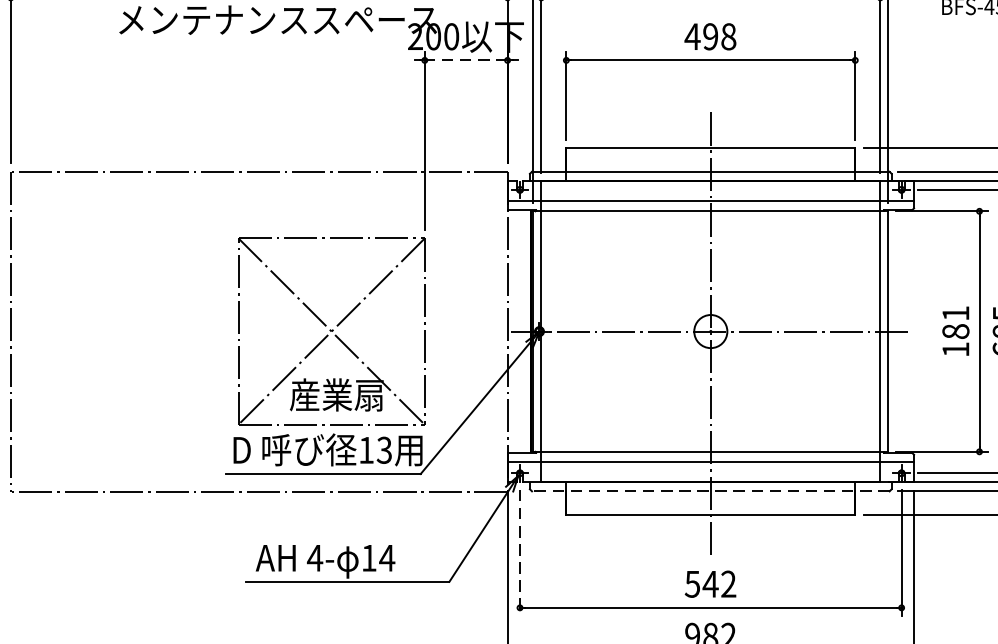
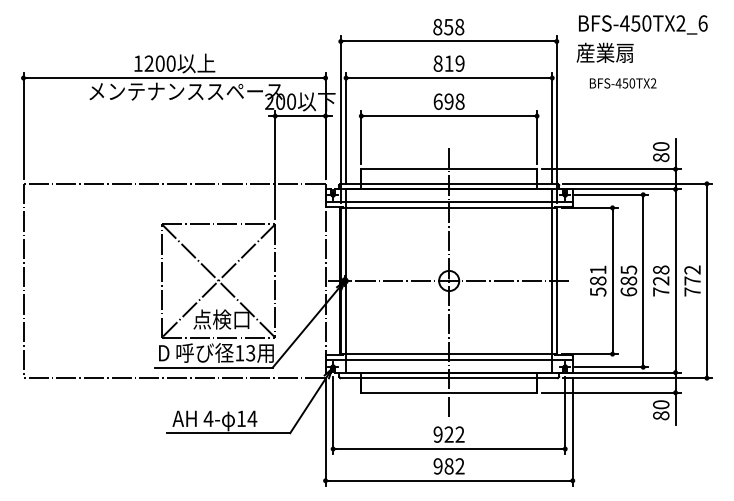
text: (691, 36) -> (437, 101), 498 -> 698
line: (464, 61) -> (299, 116), dashed -> solid
text: (956, 348) -> (598, 291), 181 -> 581
text: (336, 394) -> (221, 319), 産業扇 -> 点検口
line: (711, 491) -> (449, 378), dashed -> solid
line: (520, 554) -> (333, 416), dashed -> solid
text: (701, 583) -> (443, 434), 542 -> 922

